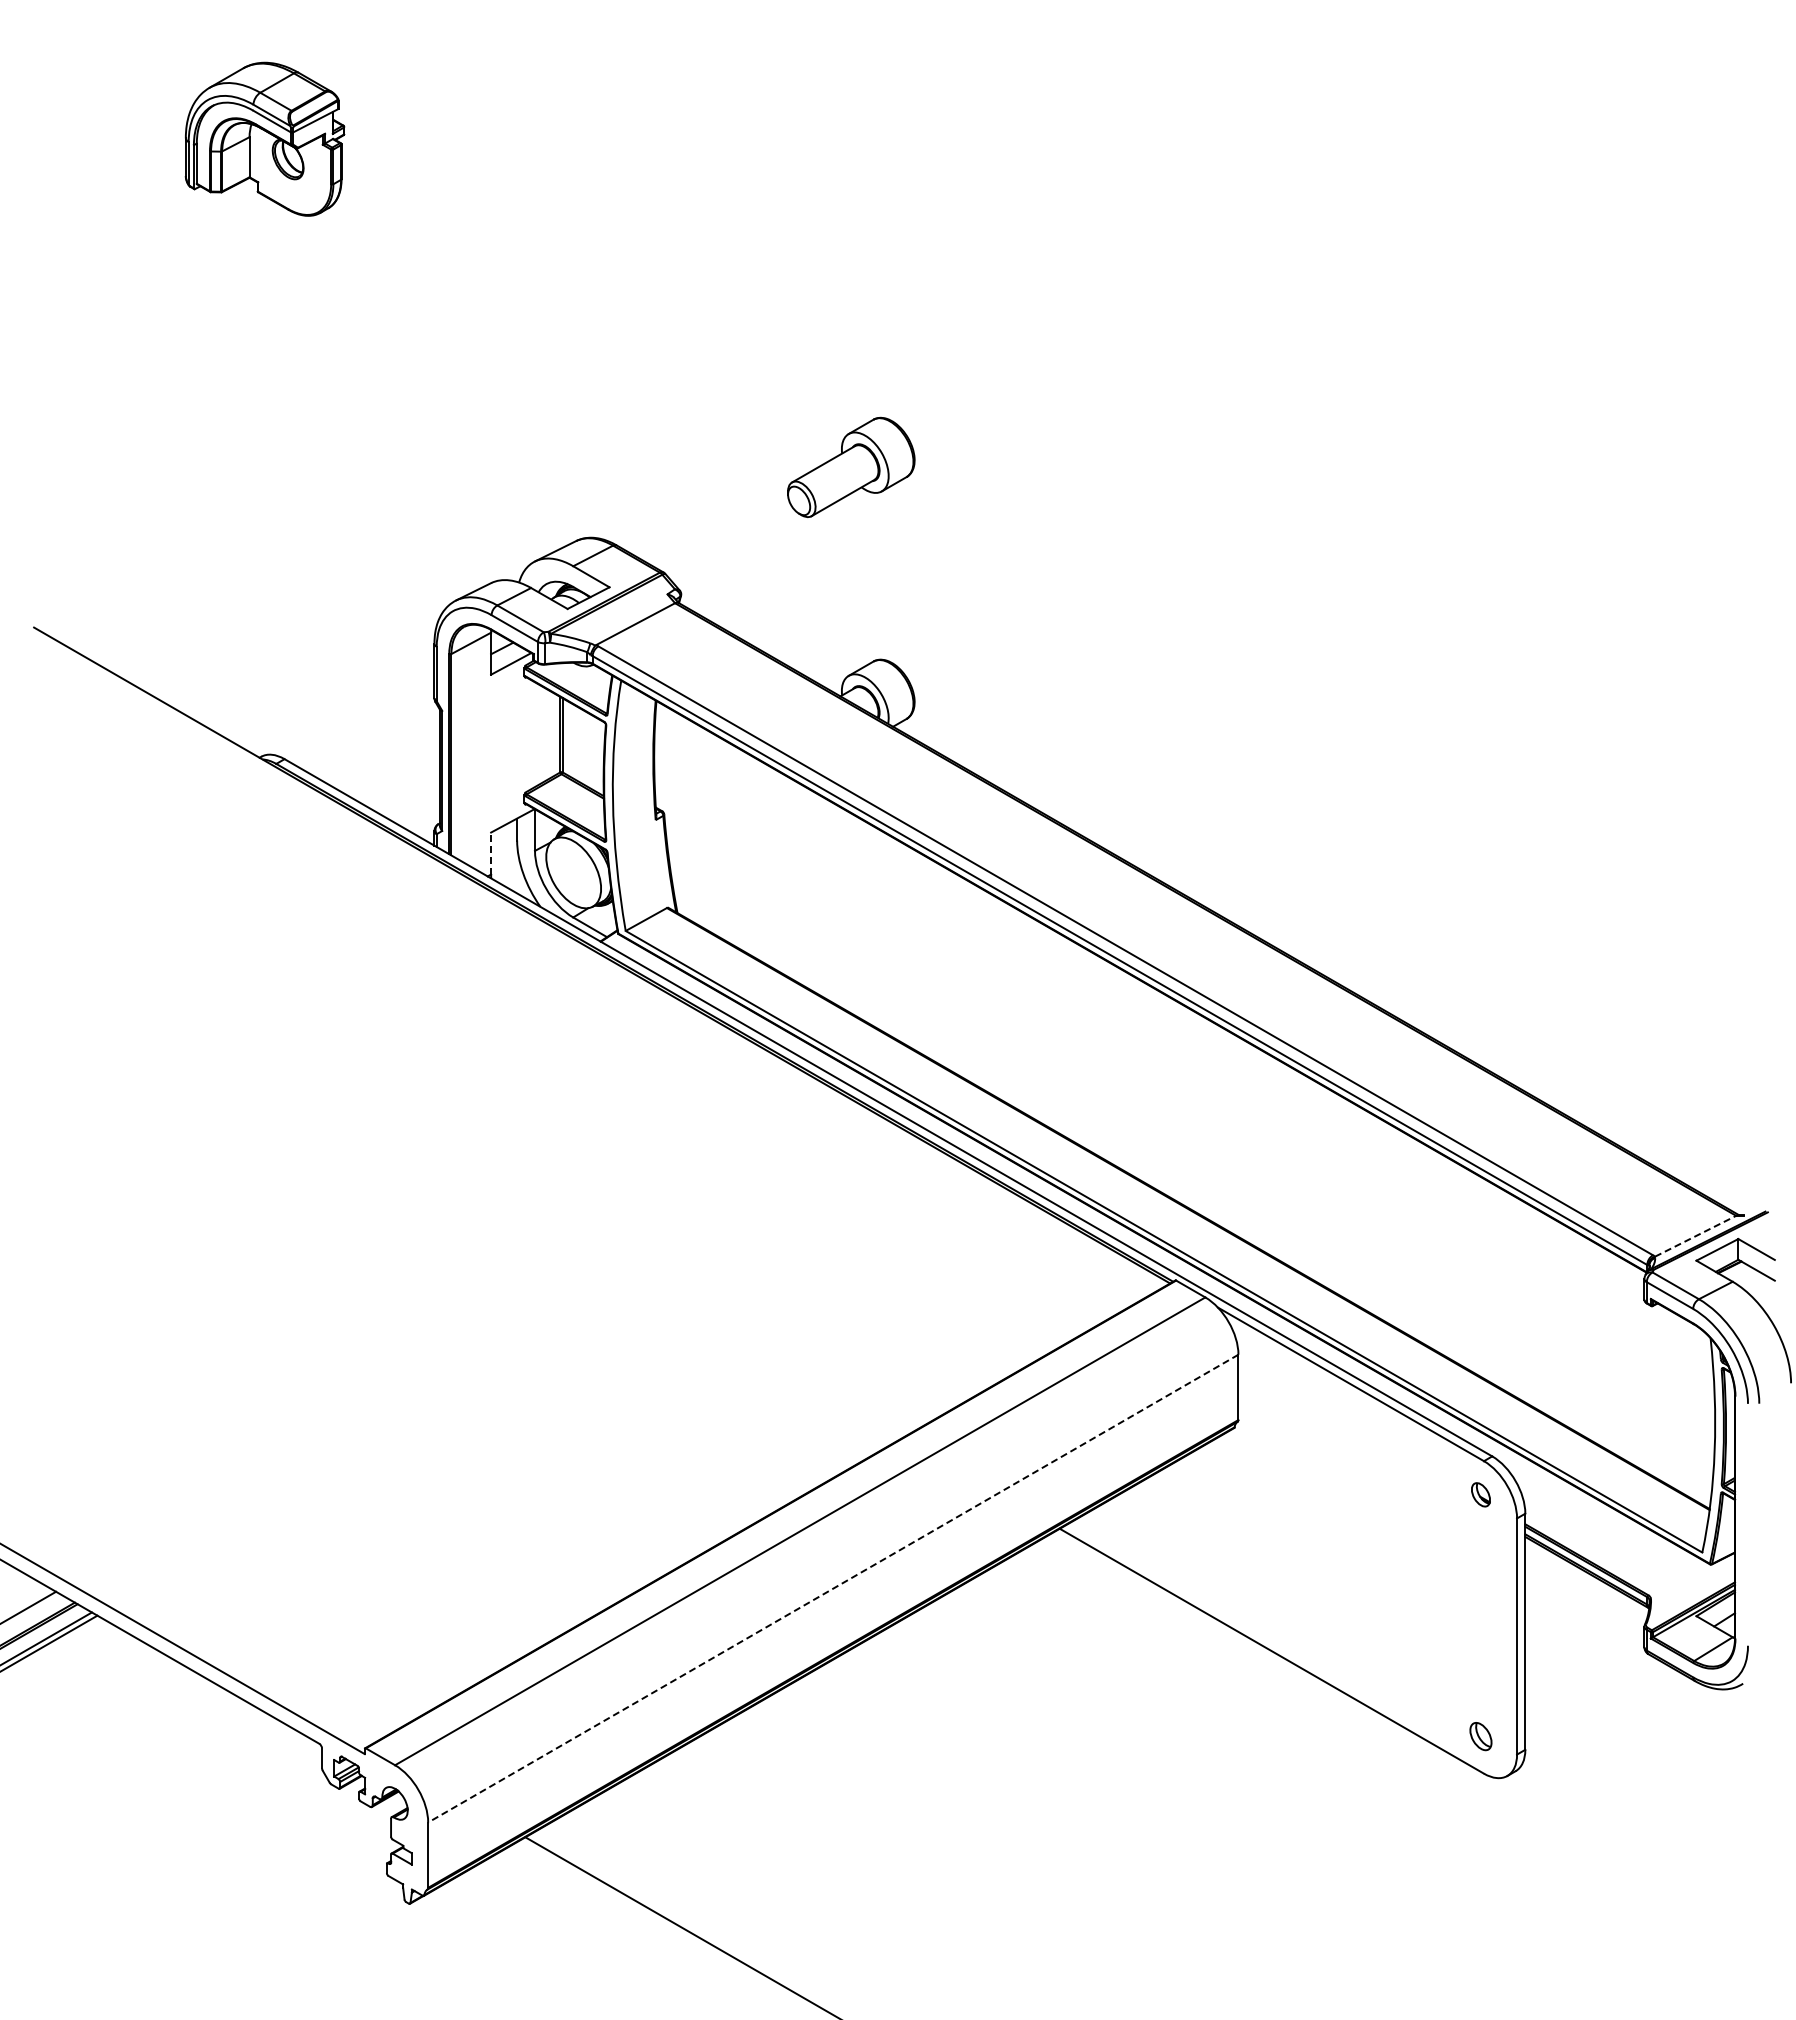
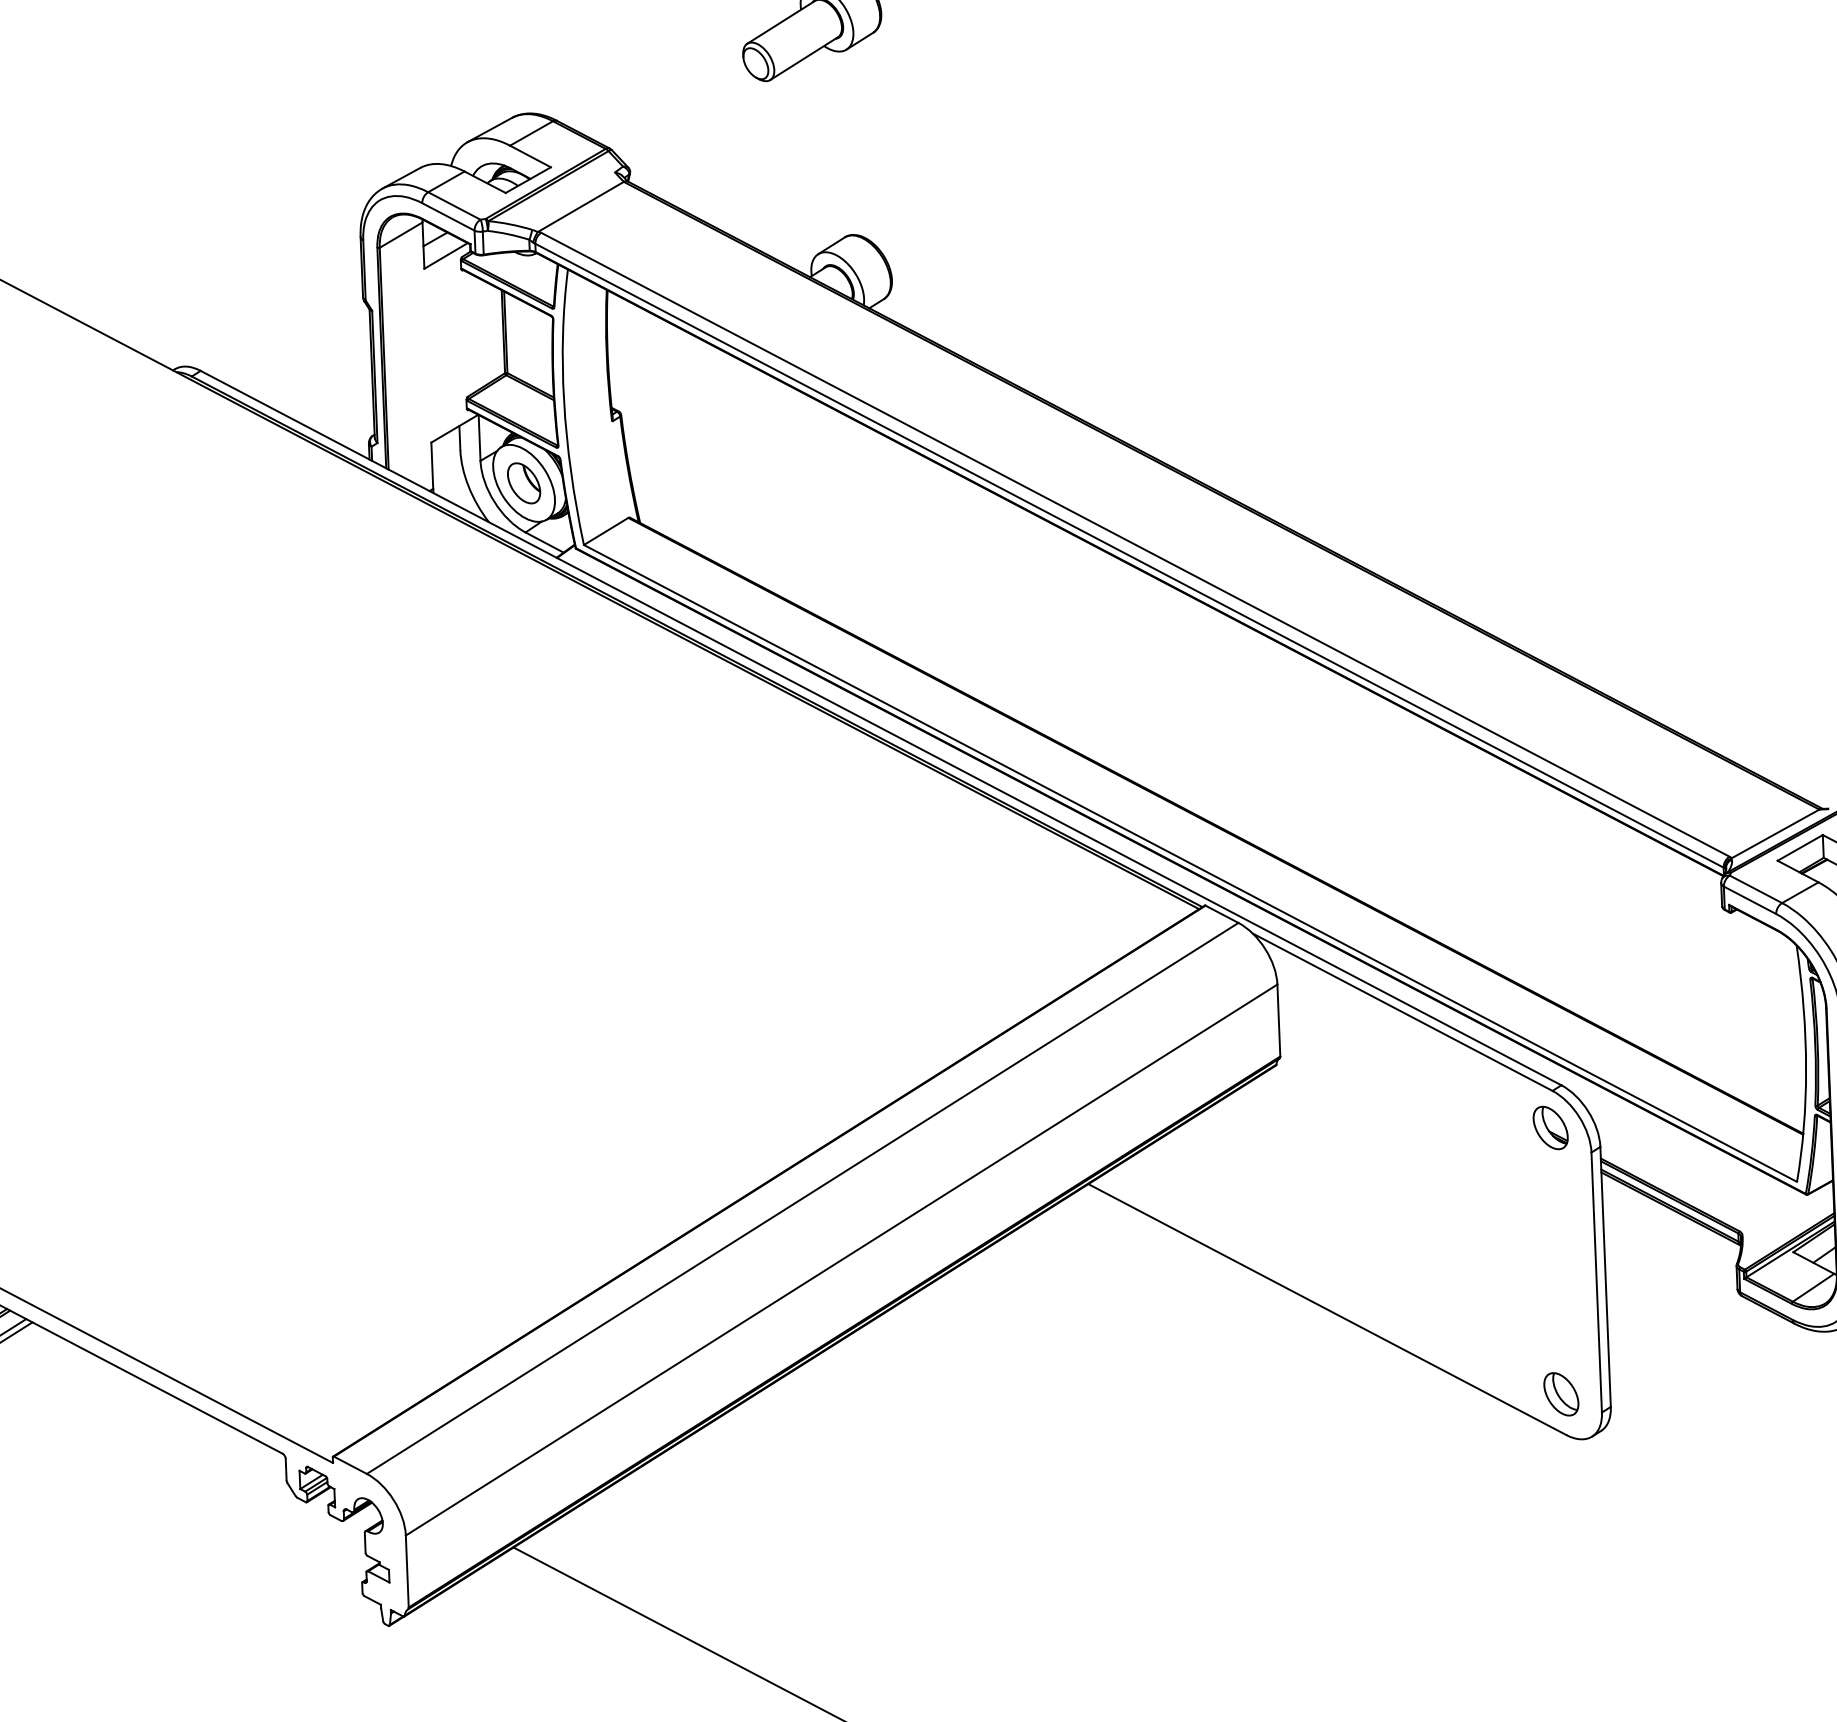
line: (491, 853) -> (432, 465), dashed -> solid
part: (573, 872) -> (523, 482), added
line: (1696, 1236) -> (1776, 834), dashed -> solid
part: (1480, 1494) -> (1550, 1127), size x1.67
line: (833, 1588) -> (841, 1259), dashed -> solid
part: (1480, 1736) -> (1560, 1394), size x1.43

